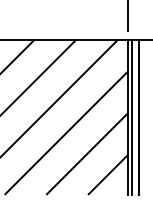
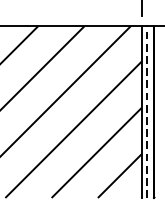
line: (132, 117) -> (147, 112), solid -> dashed

